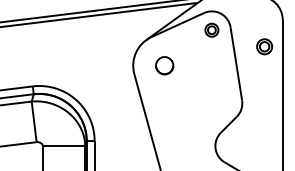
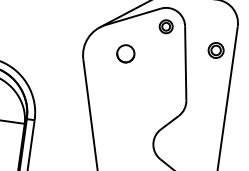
part: (164, 65) -> (125, 53), moved

